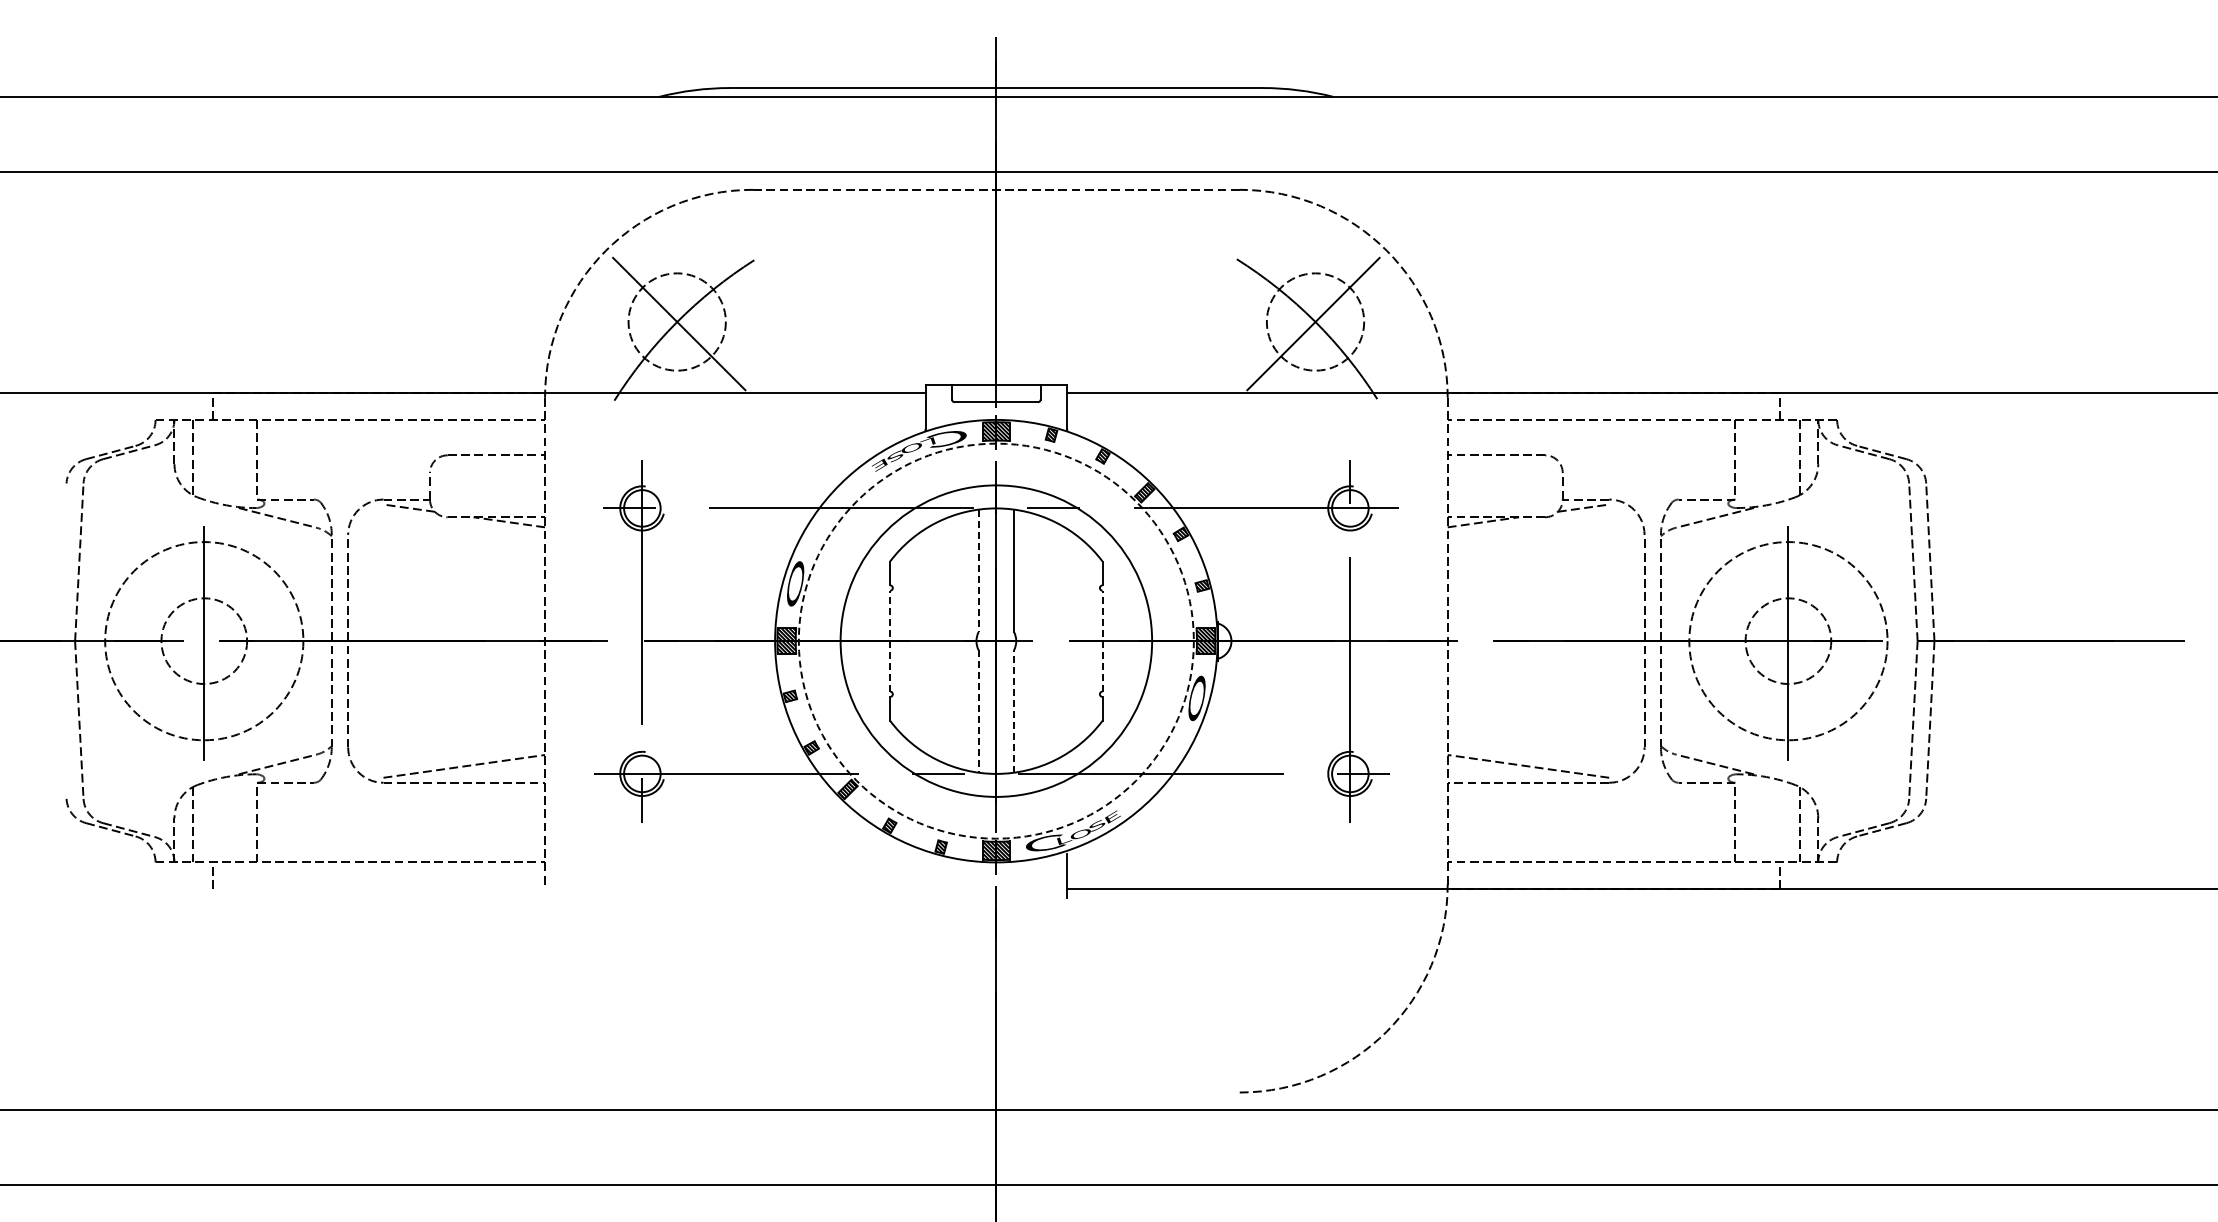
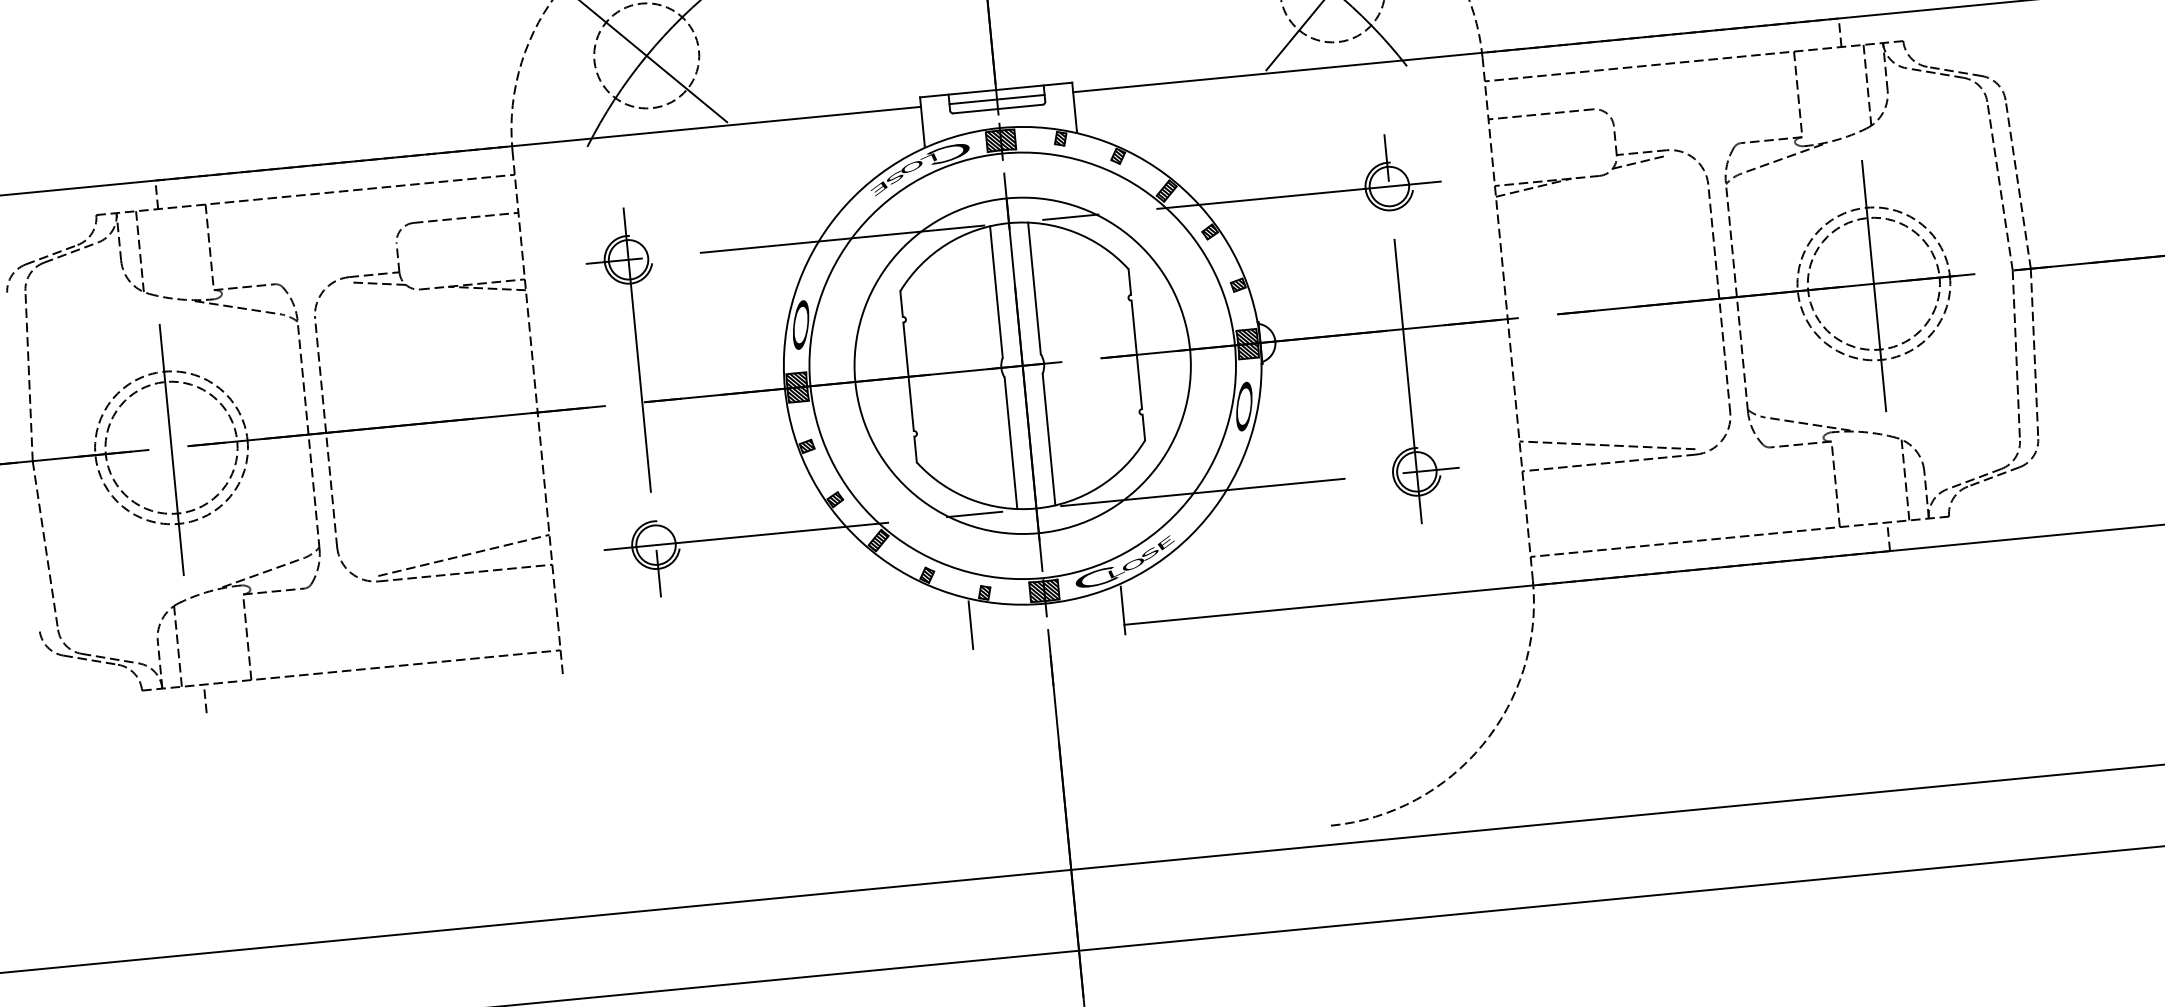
line: (996, 393) -> (997, 99), added
line: (978, 571) -> (996, 292), dashed -> solid
circle: (204, 640) -> (171, 447), size x0.71
circle: (204, 640) -> (171, 447), size x1.43
line: (890, 640) -> (908, 376), dashed -> solid
circle: (995, 640) -> (1021, 365), dashed -> solid
line: (1102, 640) -> (1136, 354), dashed -> solid
circle: (1788, 640) -> (1873, 283), size x0.71
circle: (1788, 640) -> (1873, 283), size x1.43
line: (1014, 711) -> (1049, 439), dashed -> solid
line: (978, 712) -> (1010, 444), dashed -> solid
line: (925, 875) -> (970, 624), added

